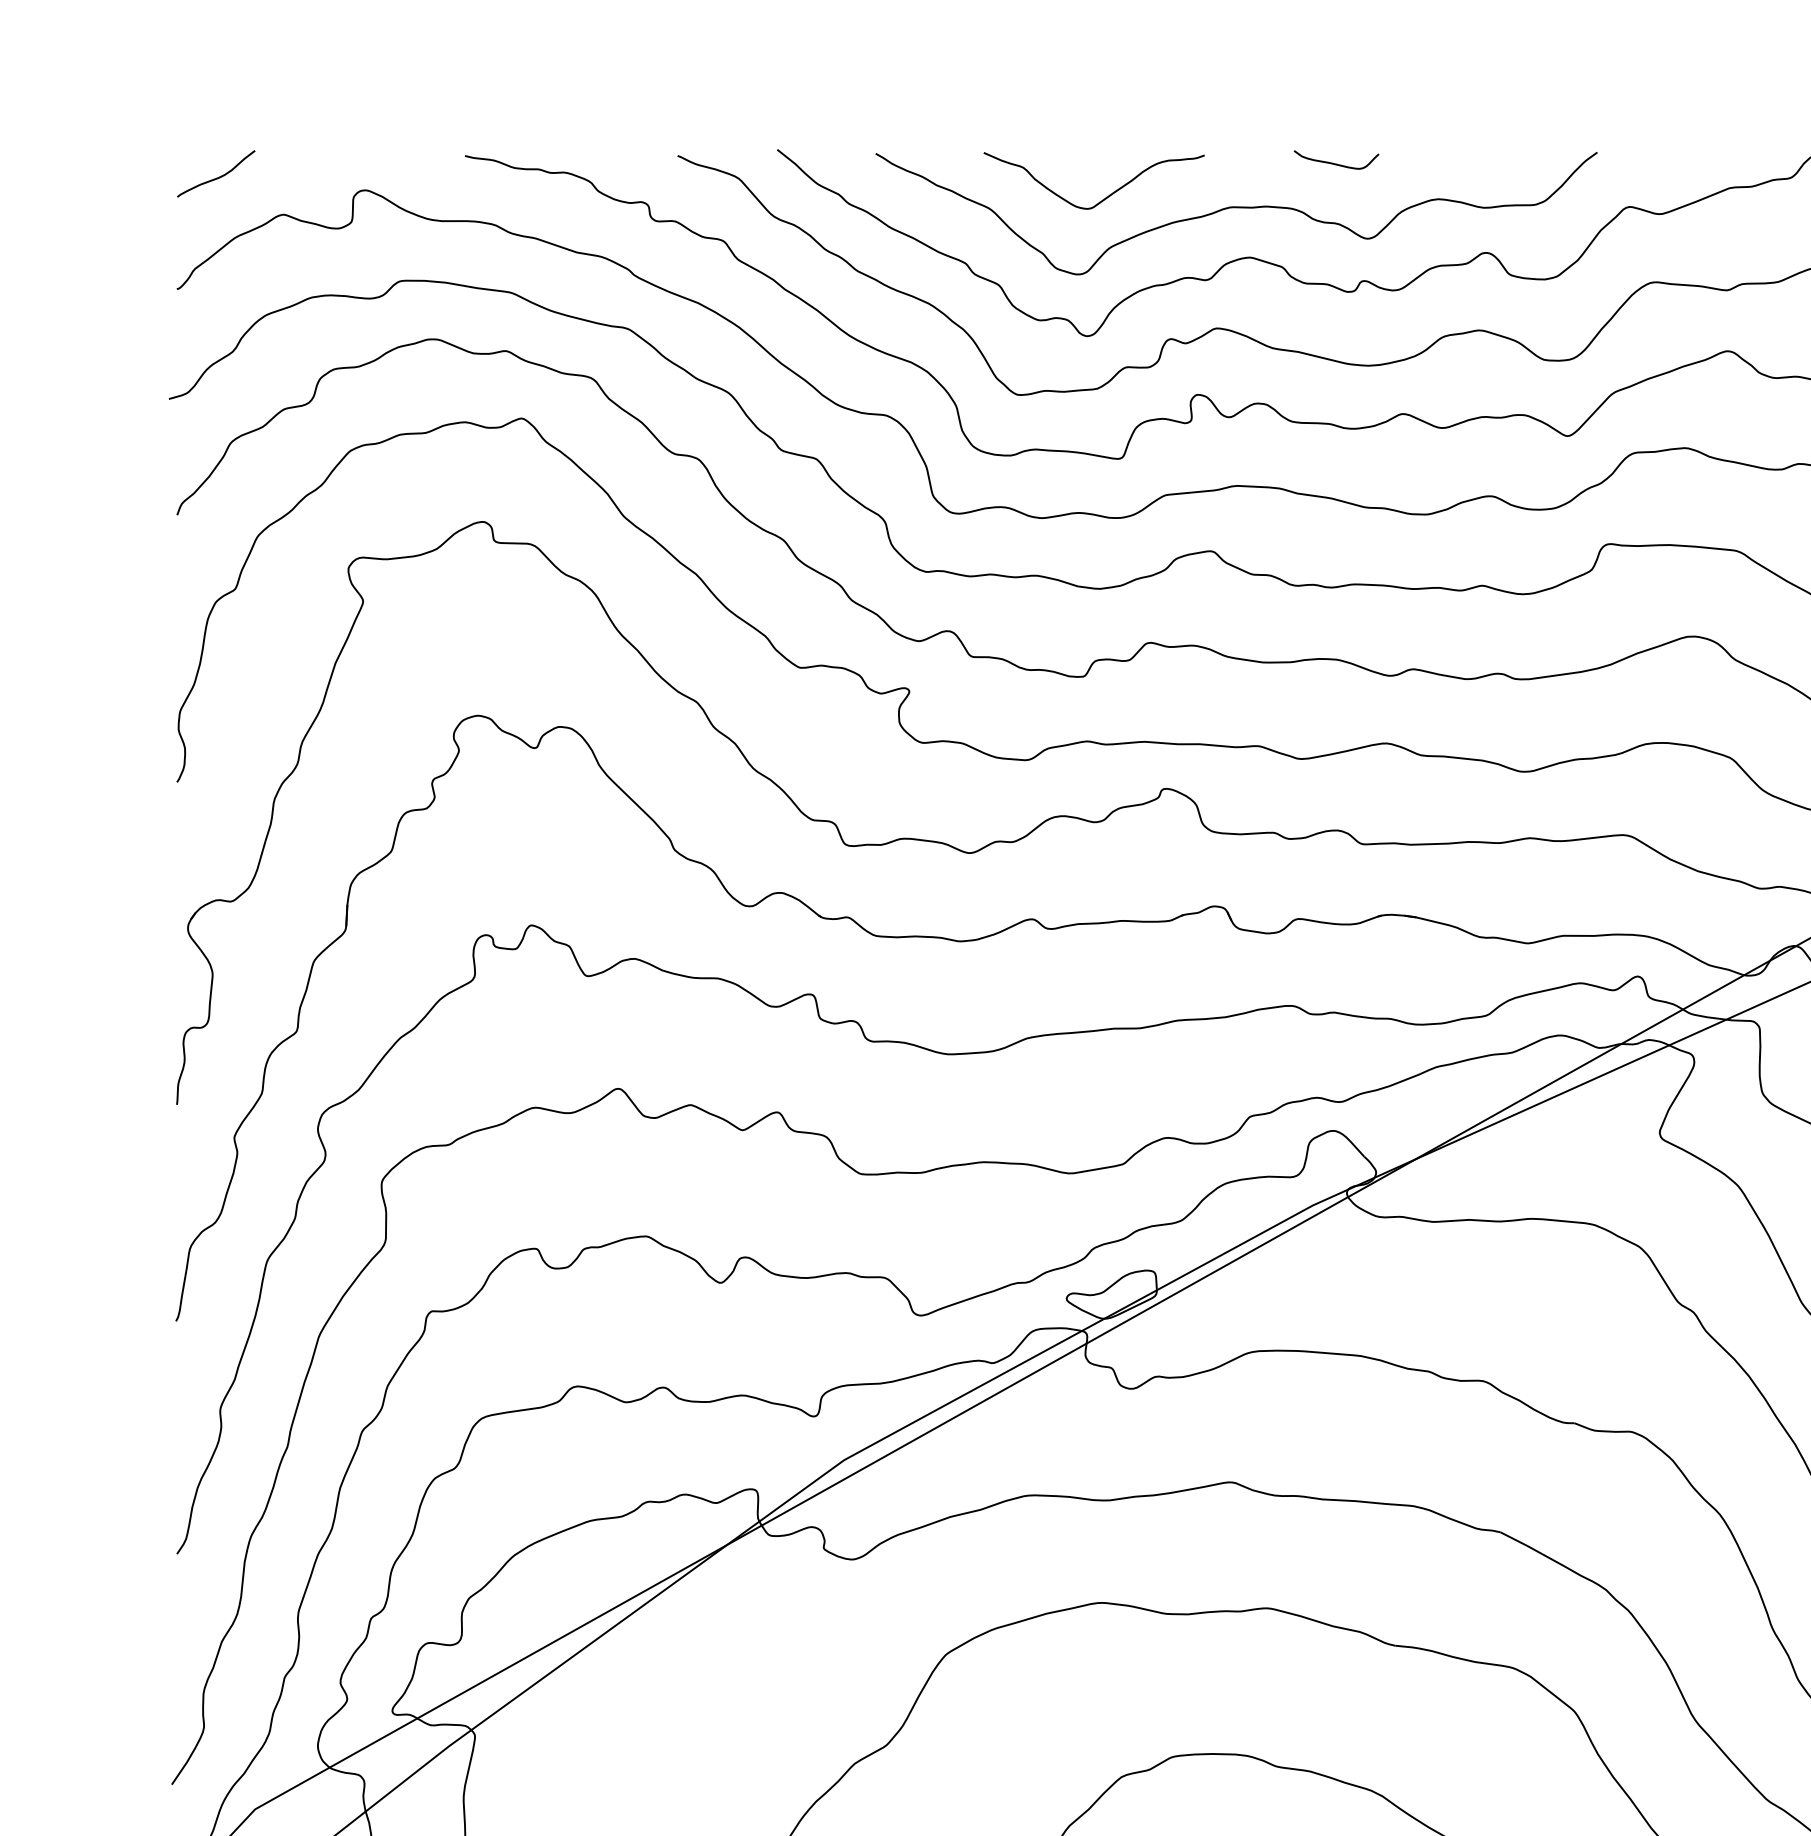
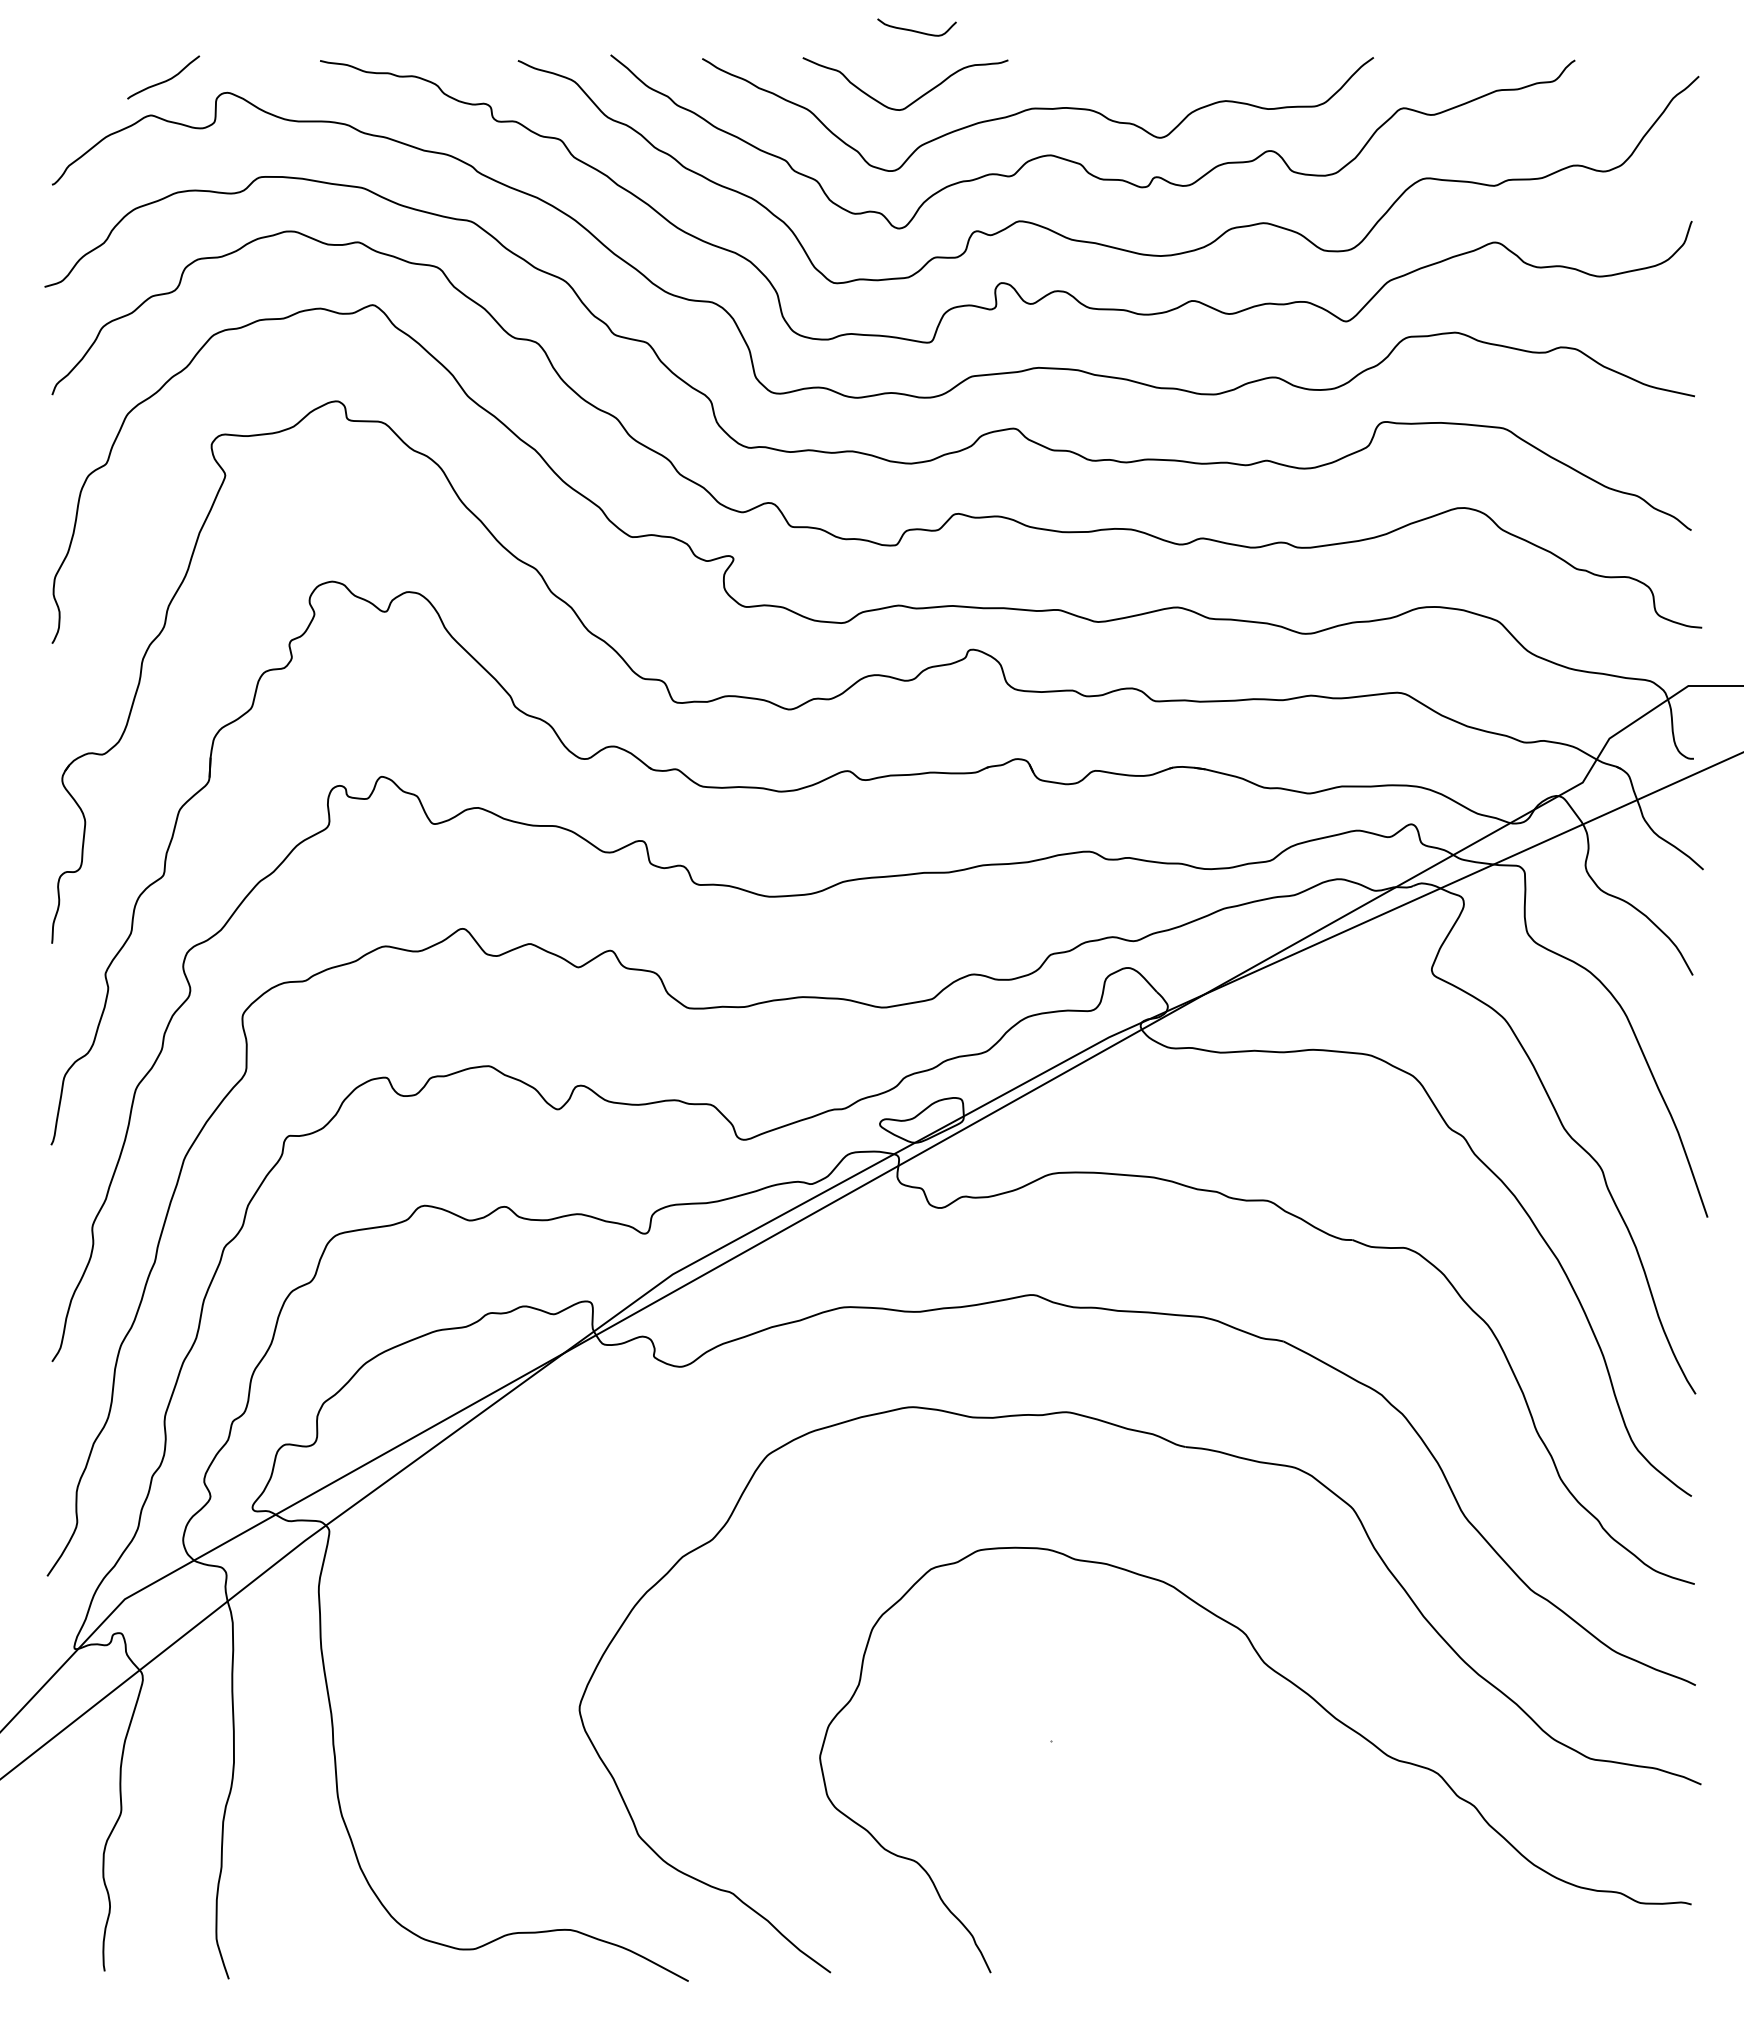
curve: (1335, 163) -> (916, 30), moved
curve: (217, 177) -> (164, 80), moved

